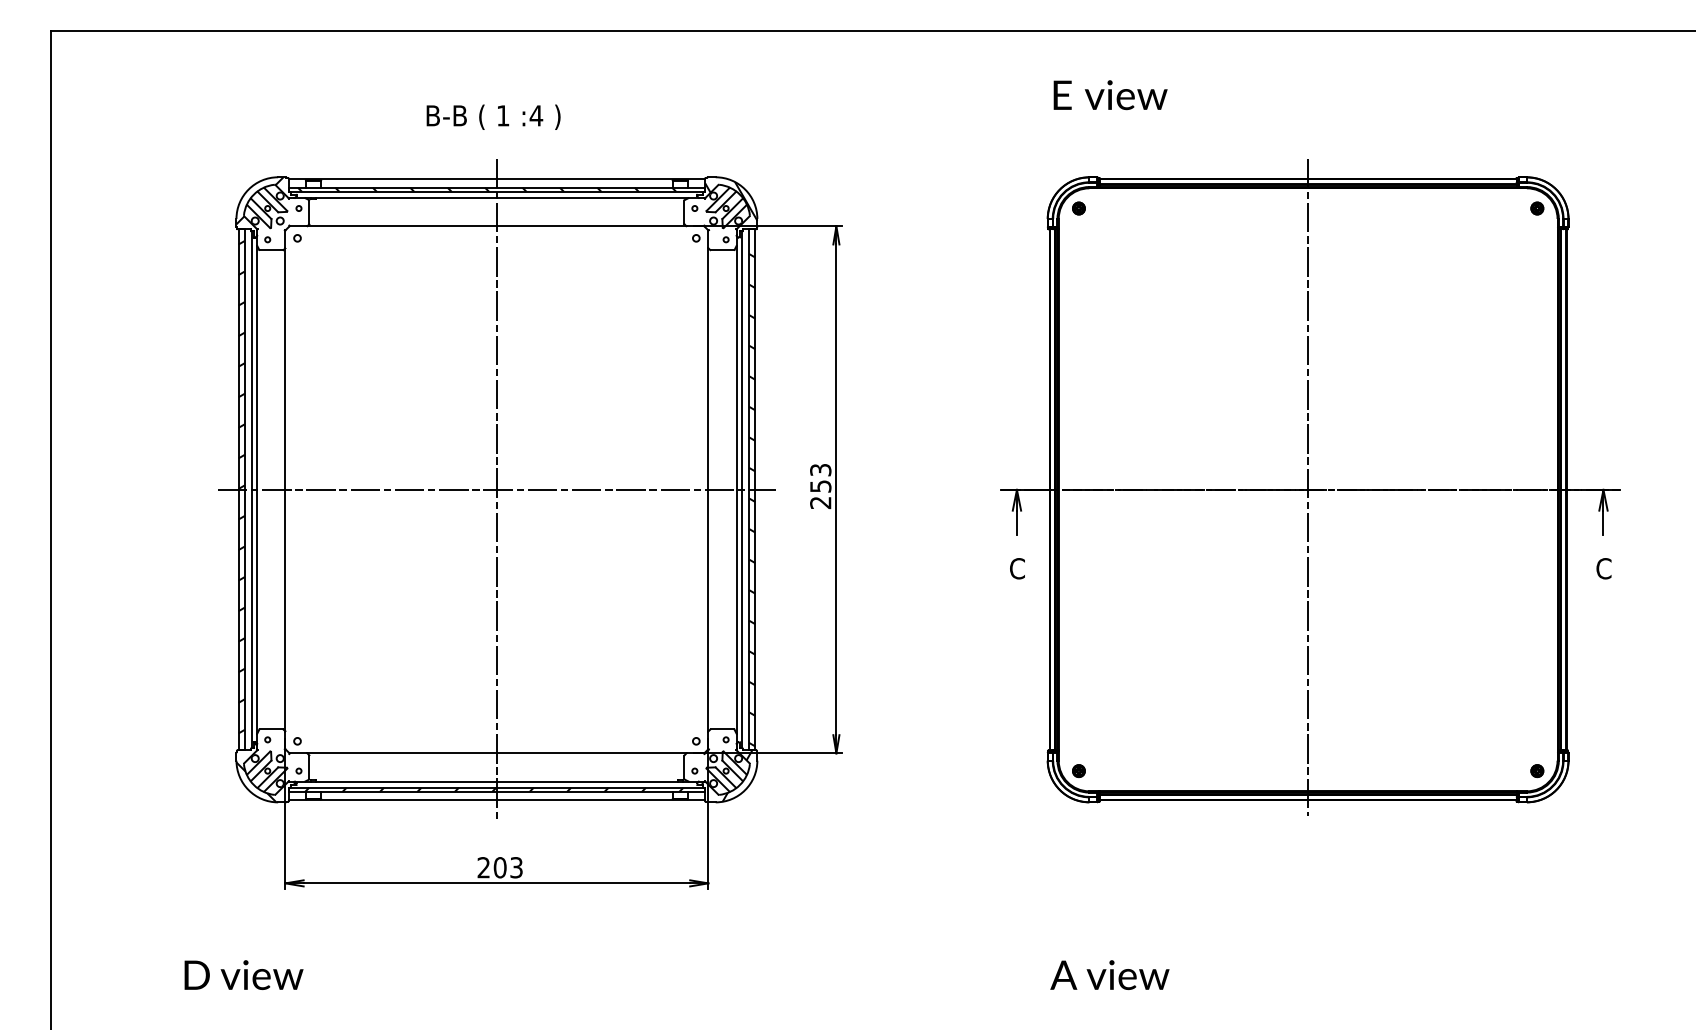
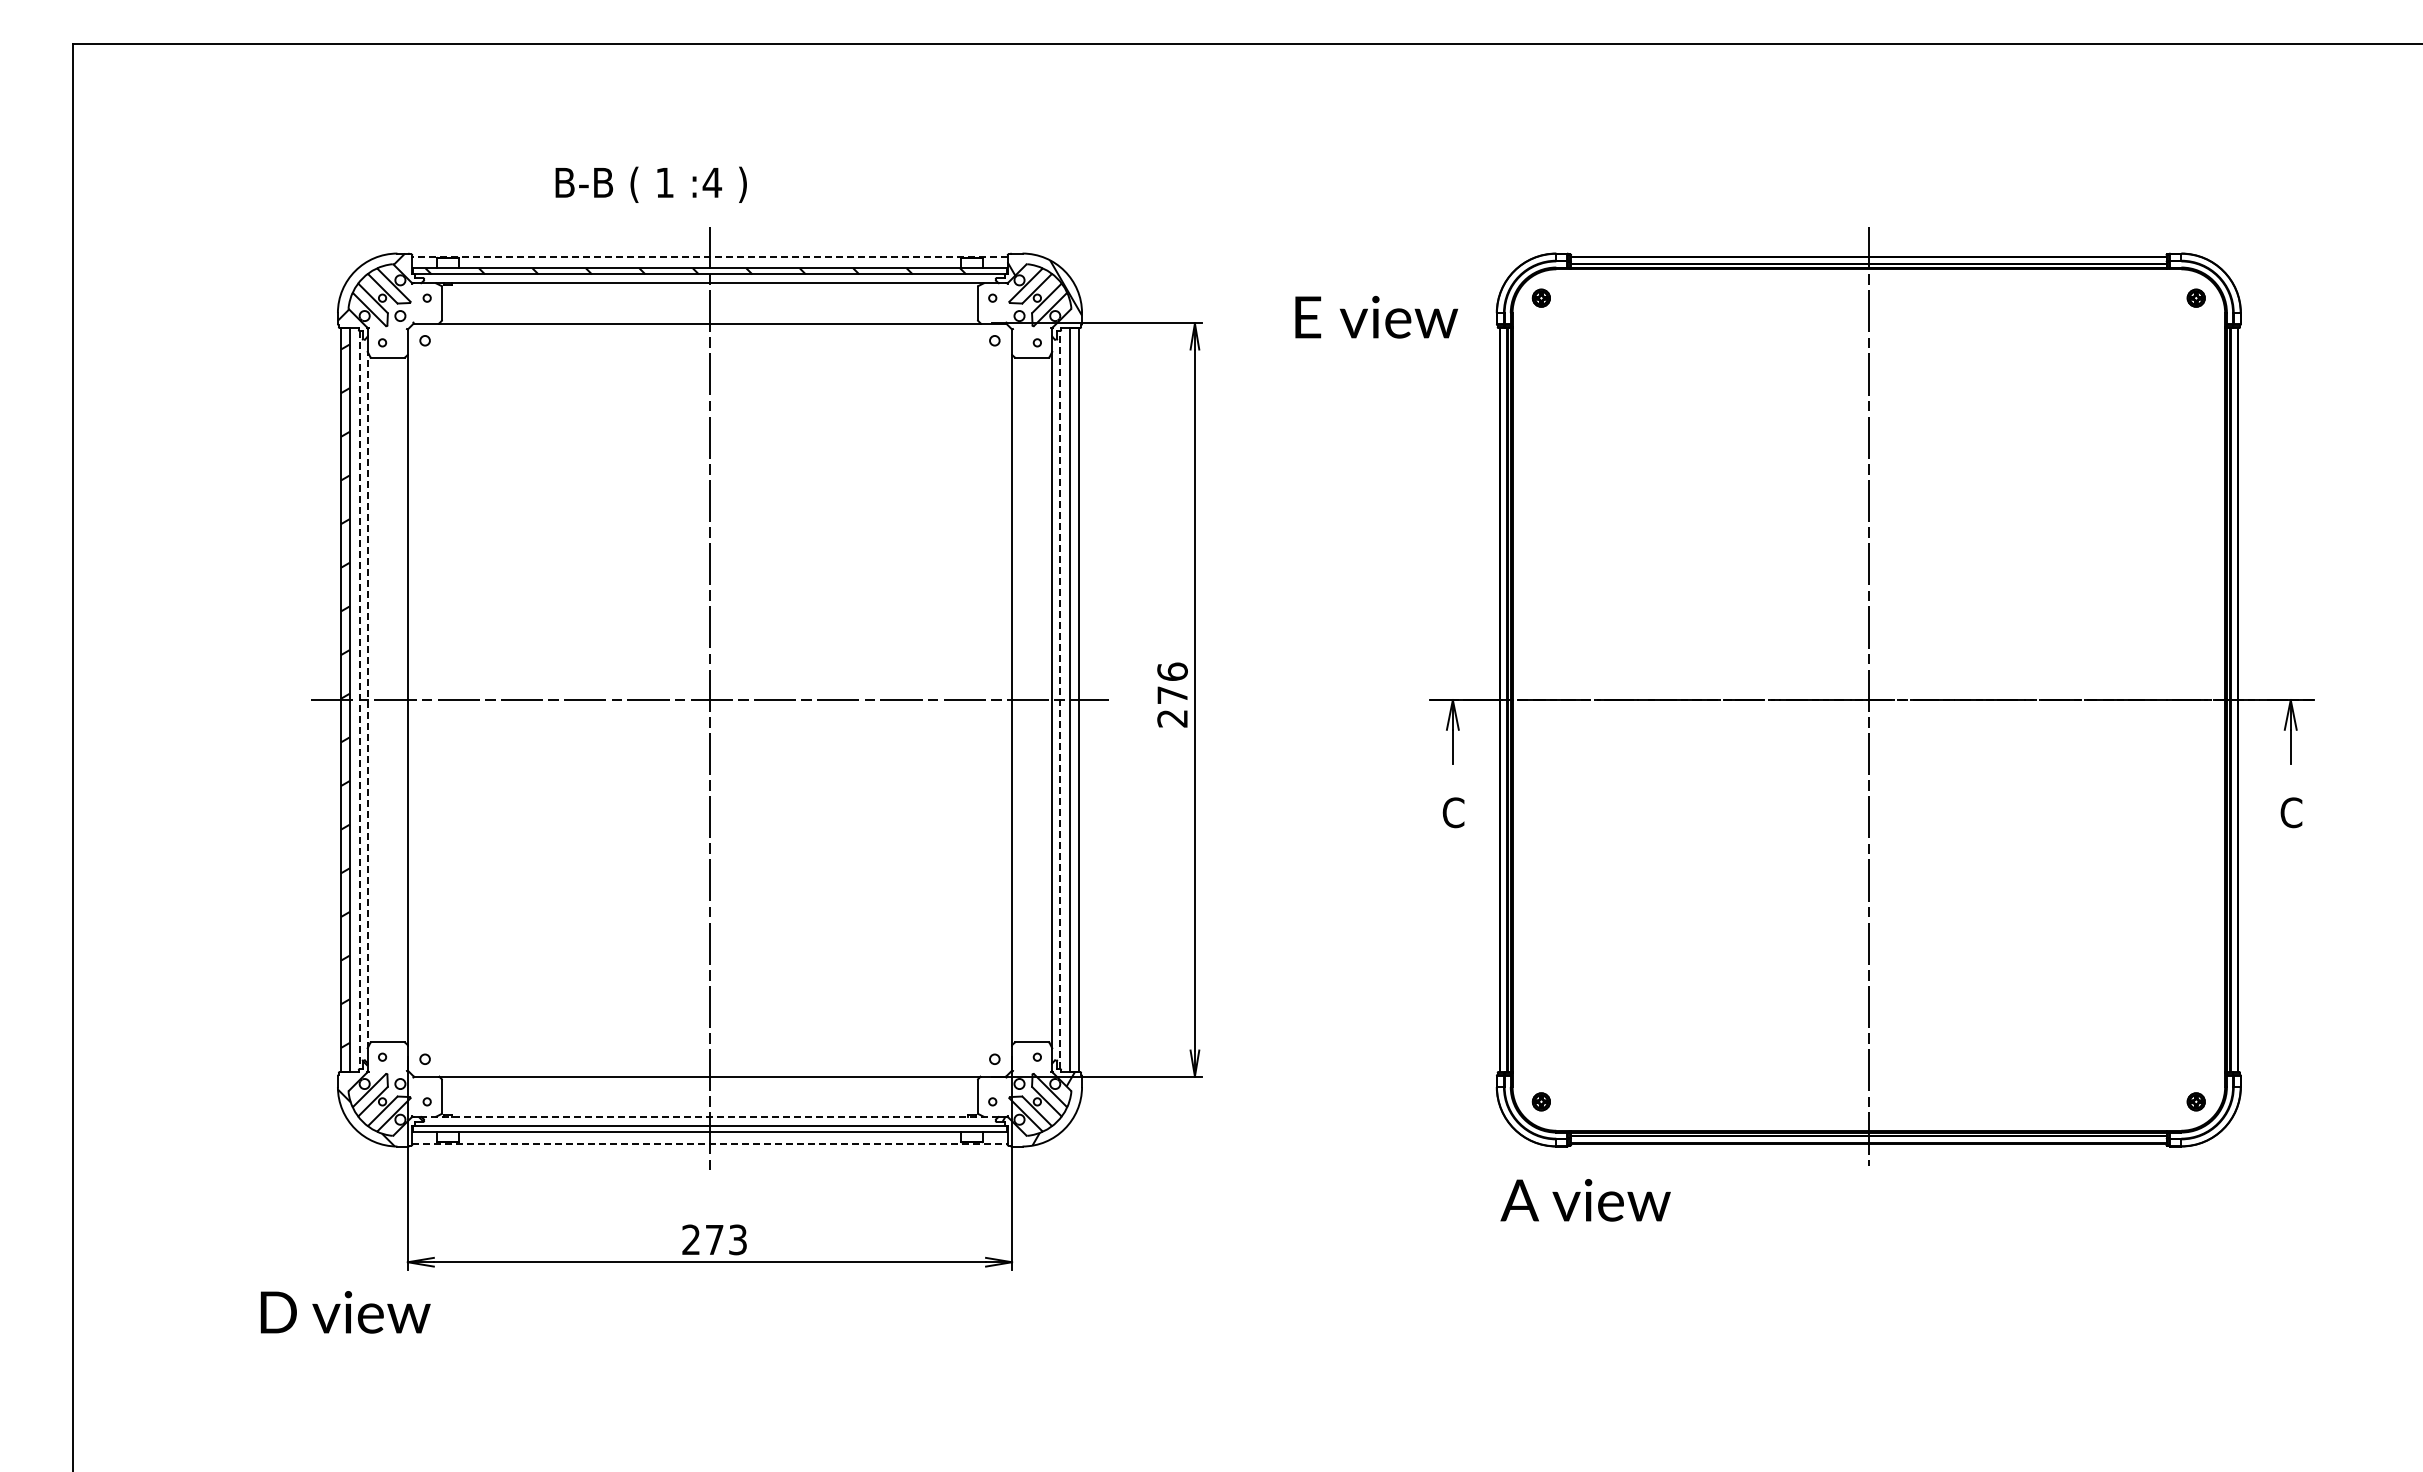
text: (1110, 95) -> (1376, 317), moved
text: (493, 117) -> (650, 184), moved
line: (496, 179) -> (709, 256), solid -> dashed
text: (820, 478) -> (1172, 683), 253 -> 276
line: (257, 489) -> (367, 699), solid -> dashed
line: (741, 489) -> (1059, 699), solid -> dashed
line: (252, 490) -> (360, 700), solid -> dashed
hatch: (752, 499) -> (1074, 714), removed
line: (496, 781) -> (709, 1116), solid -> dashed
hatch: (493, 789) -> (705, 1128), removed
line: (496, 800) -> (709, 1143), solid -> dashed
text: (500, 867) -> (714, 1239), 203 -> 273
text: (243, 975) -> (345, 1312), moved
text: (1109, 975) -> (1585, 1200), moved

